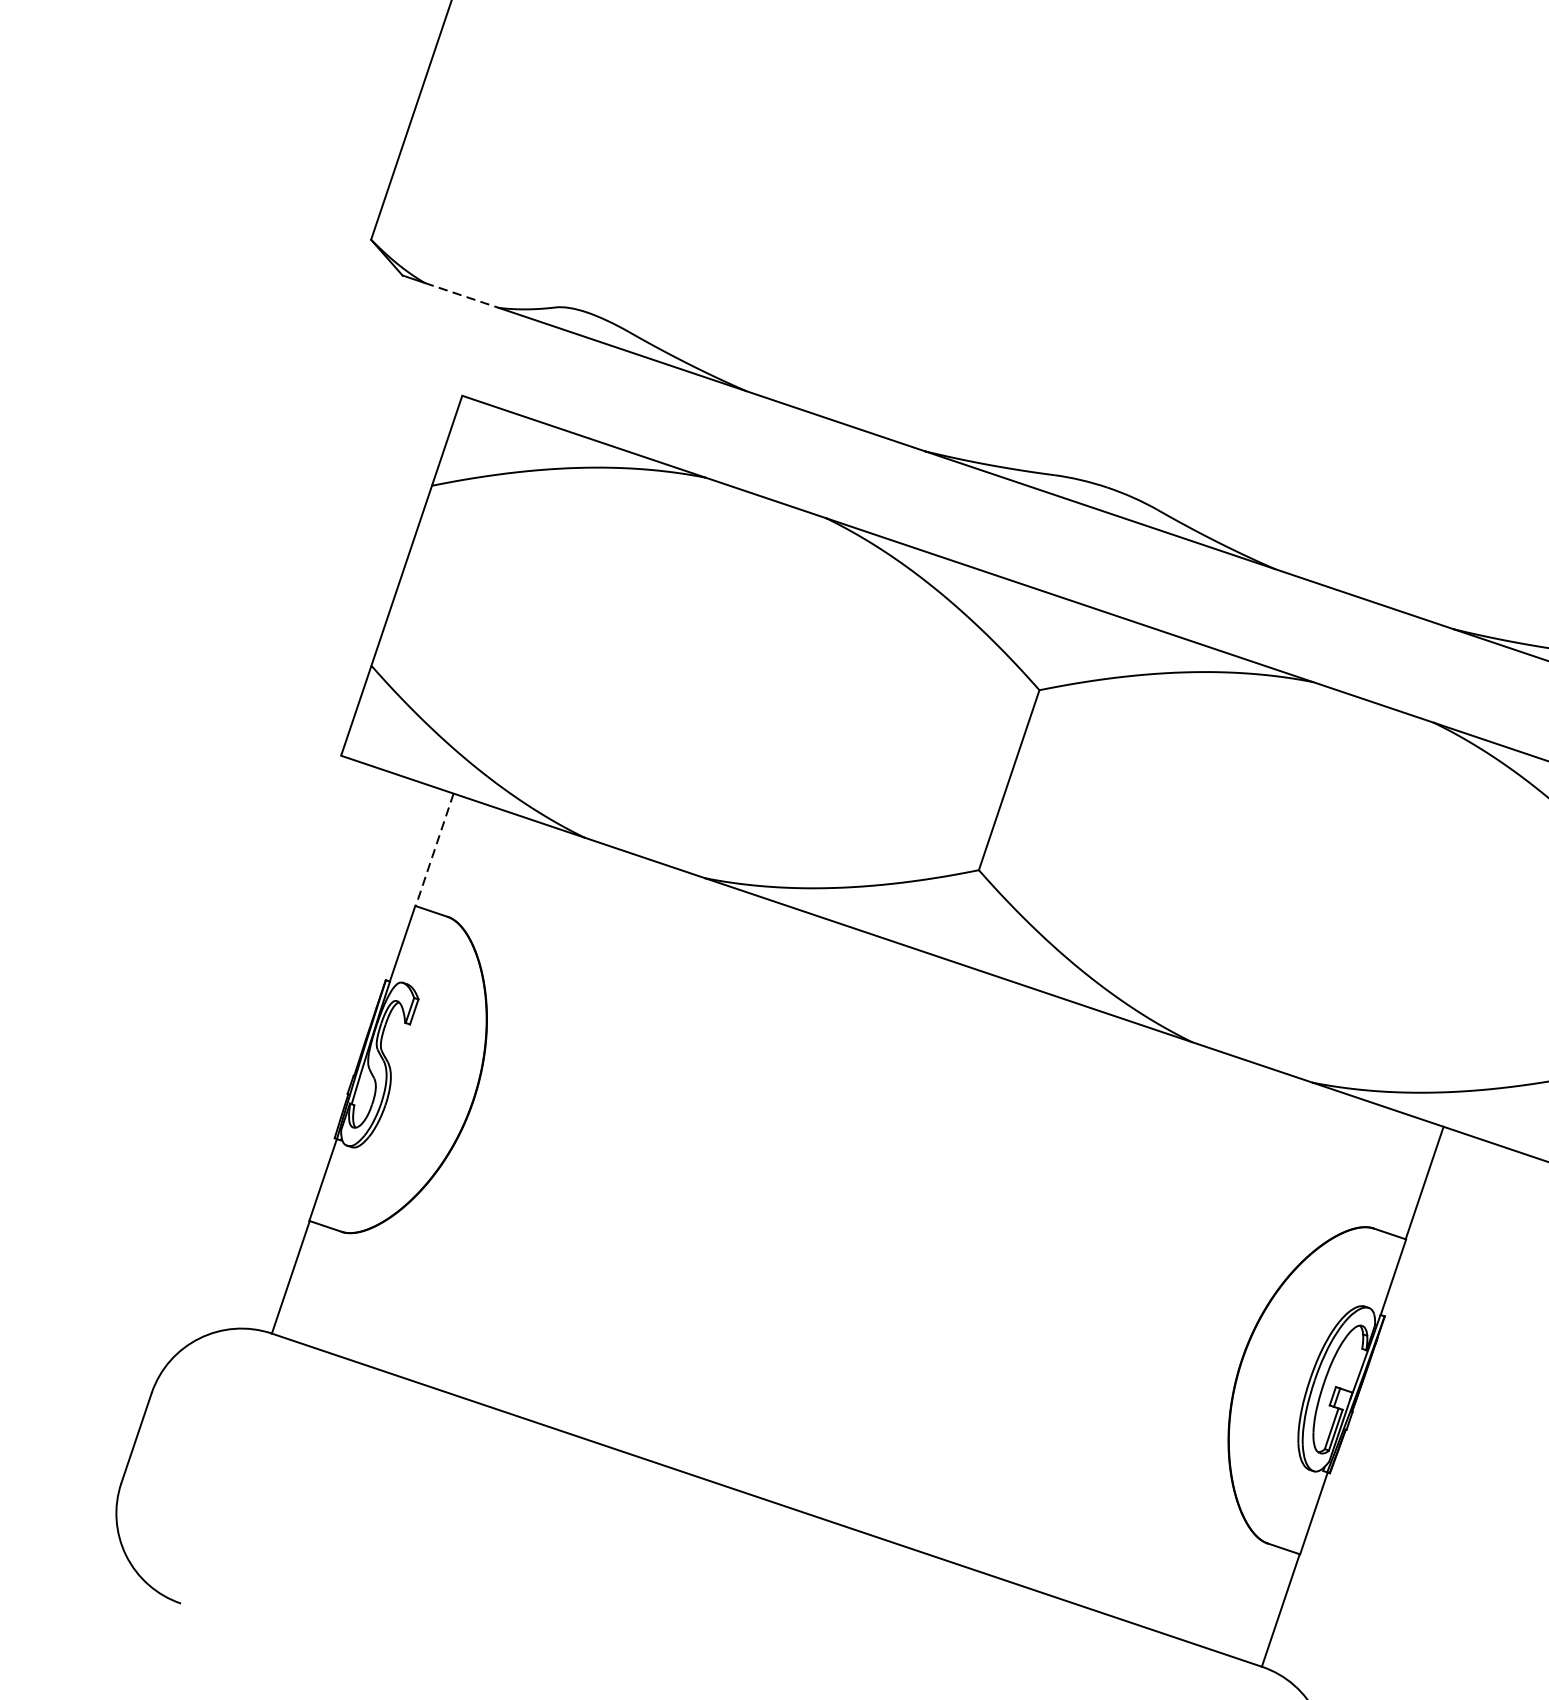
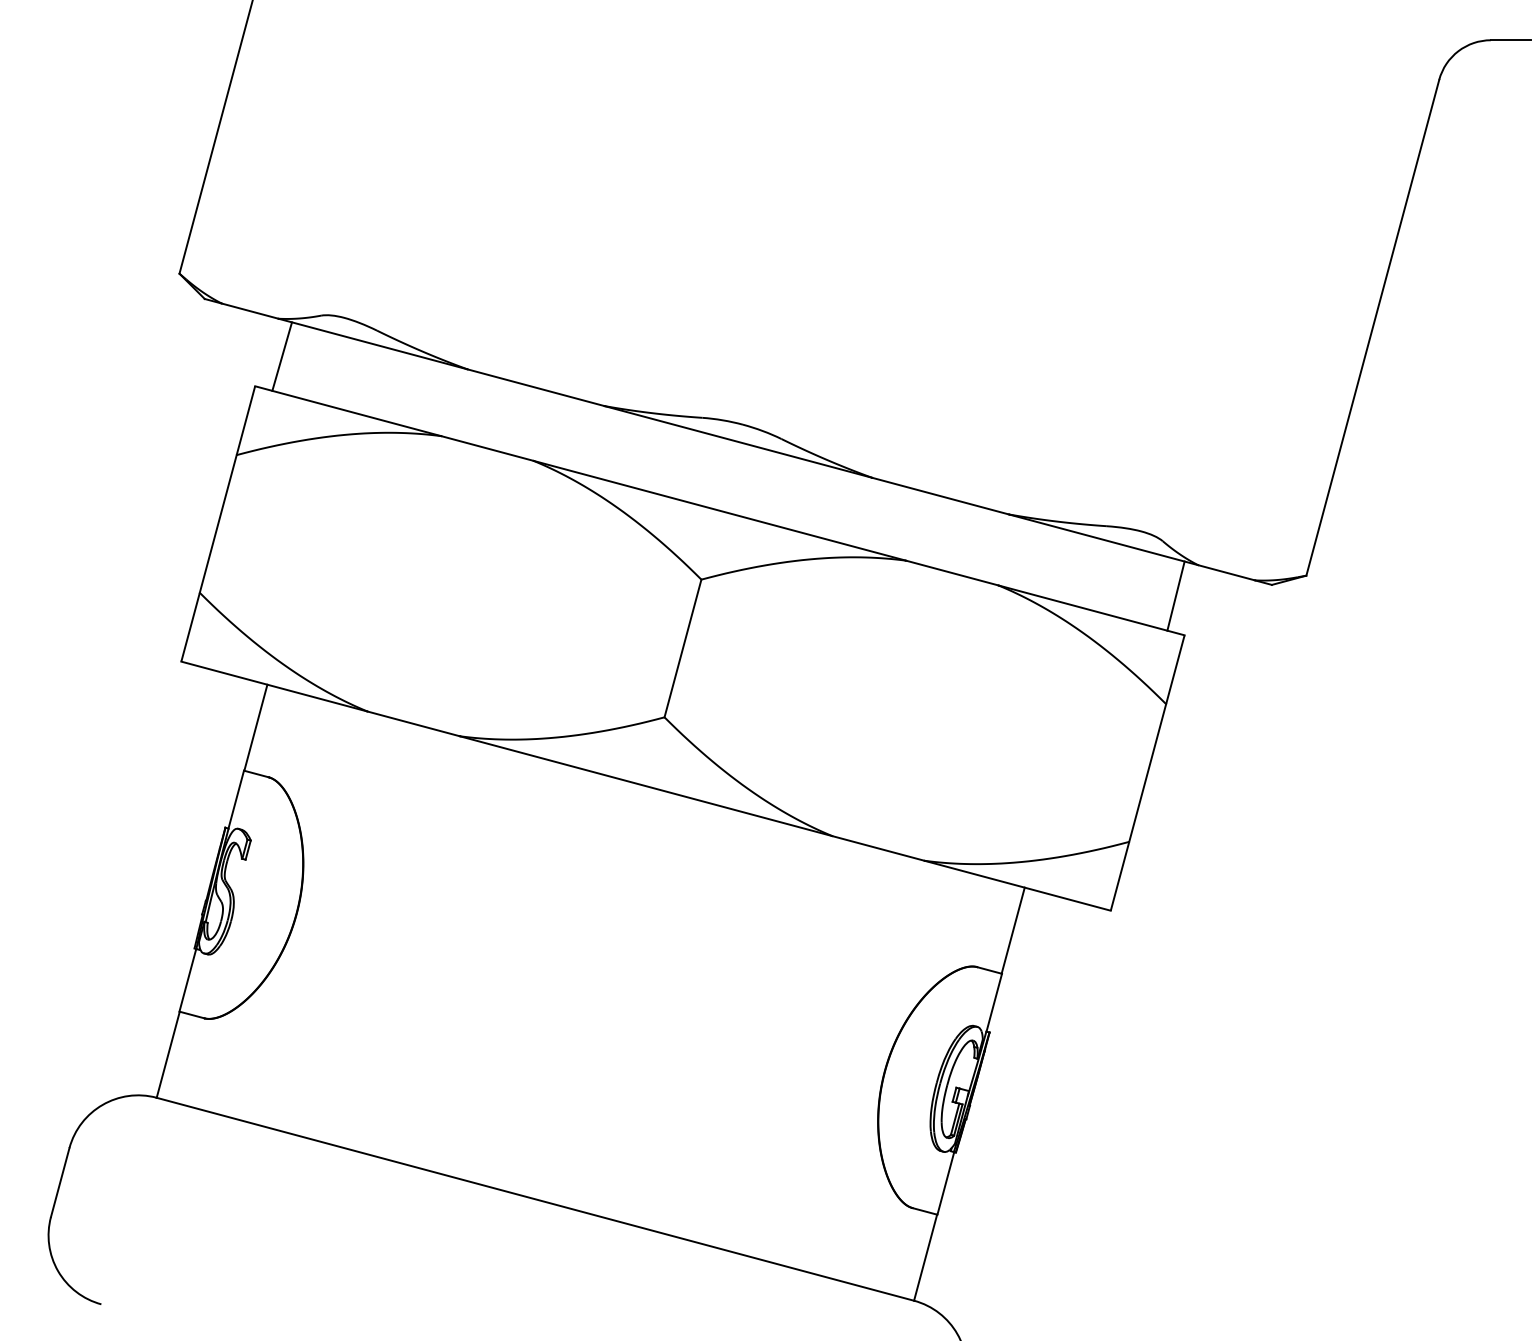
line: (462, 295) -> (250, 311), dashed -> solid
line: (501, 358) -> (282, 356), added
line: (434, 849) -> (255, 727), dashed -> solid

